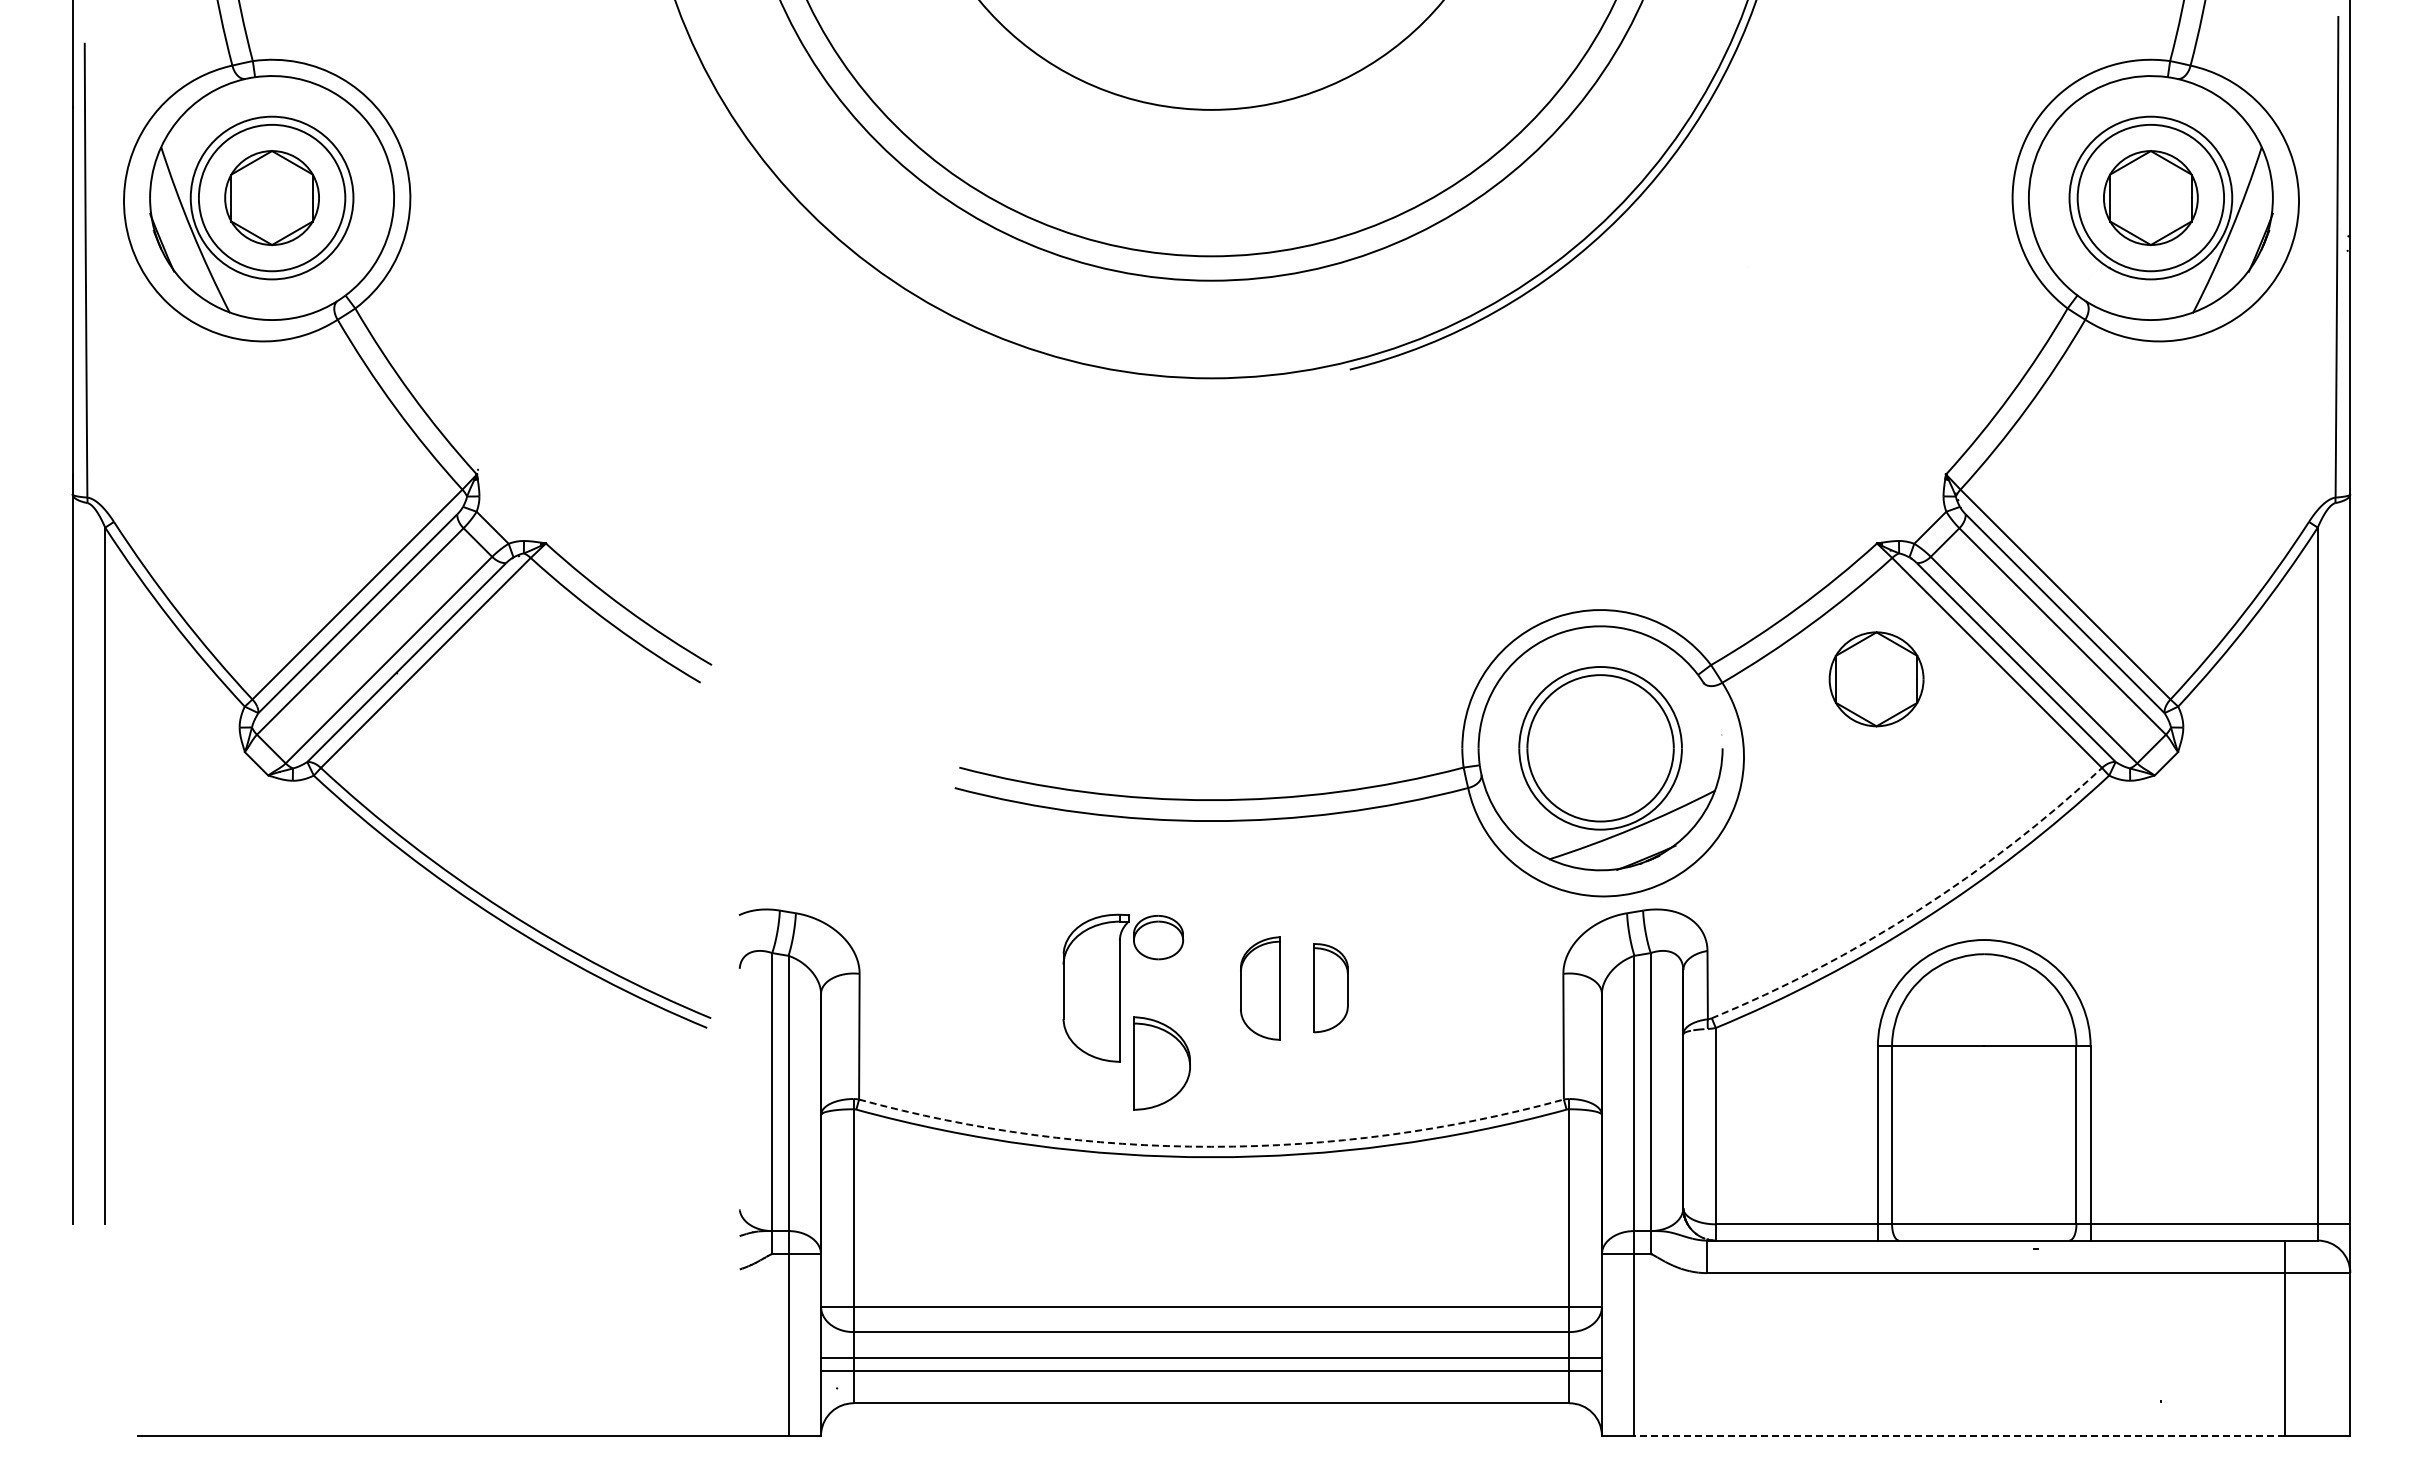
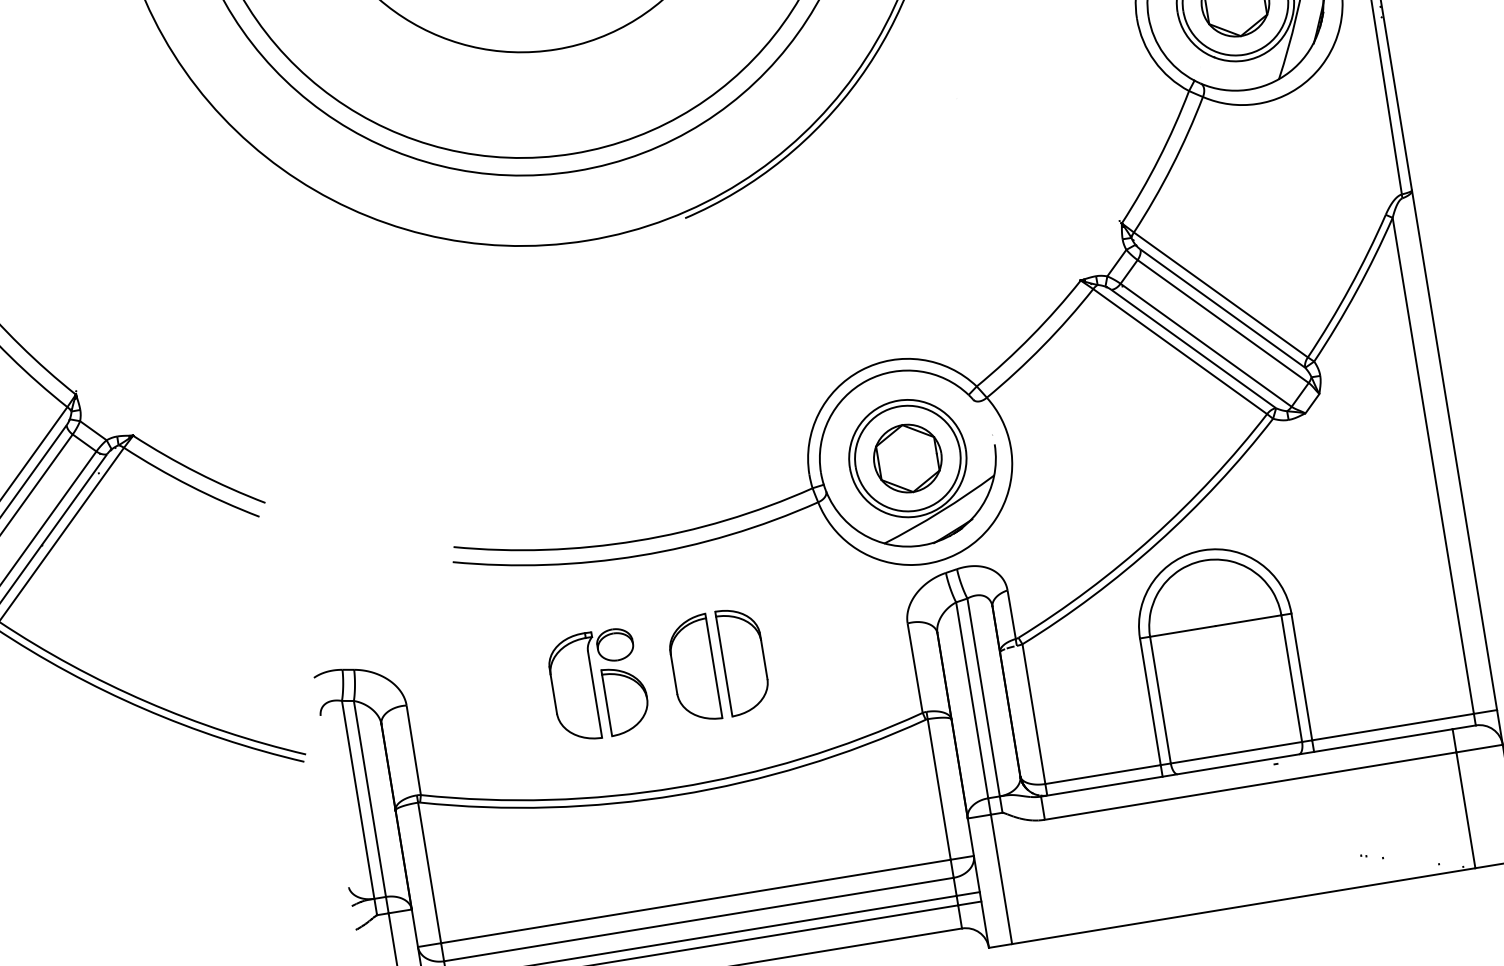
part: (1876, 679) -> (907, 458), moved
arc: (1918, 910) -> (1153, 536), dashed -> solid
part: (1330, 987) -> (743, 660), size x1.67
part: (1260, 988) -> (693, 669), size x1.43
part: (1161, 1063) -> (626, 699), moved
arc: (1211, 1146) -> (677, 787), dashed -> solid
line: (1959, 1435) -> (1243, 905), dashed -> solid

